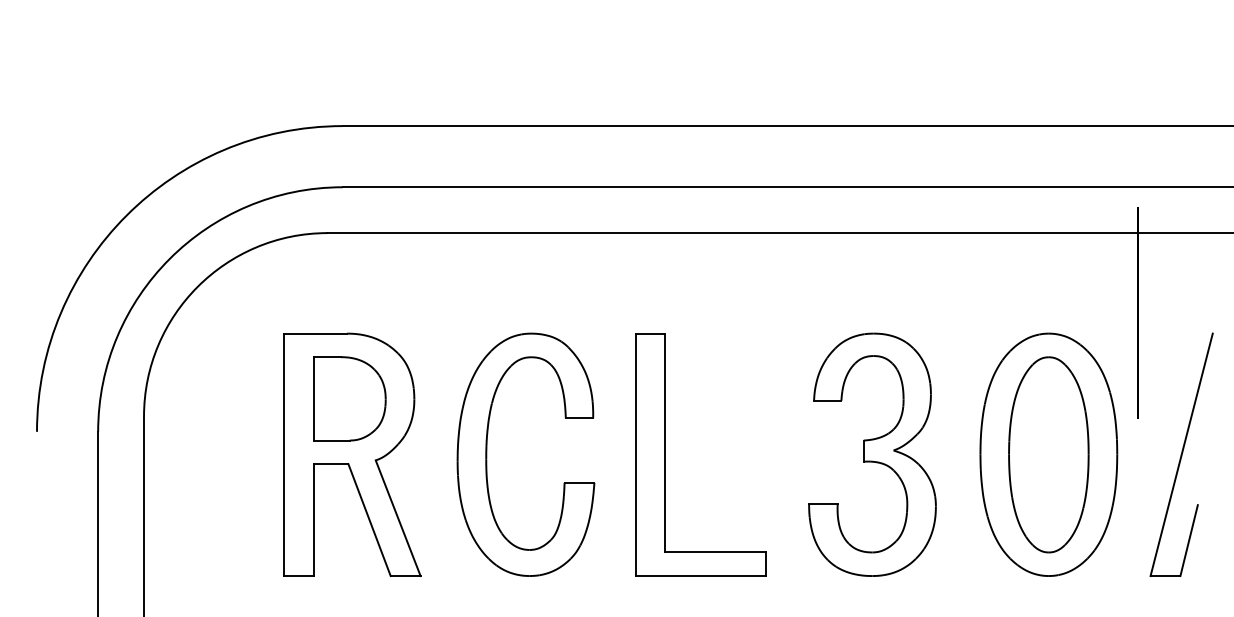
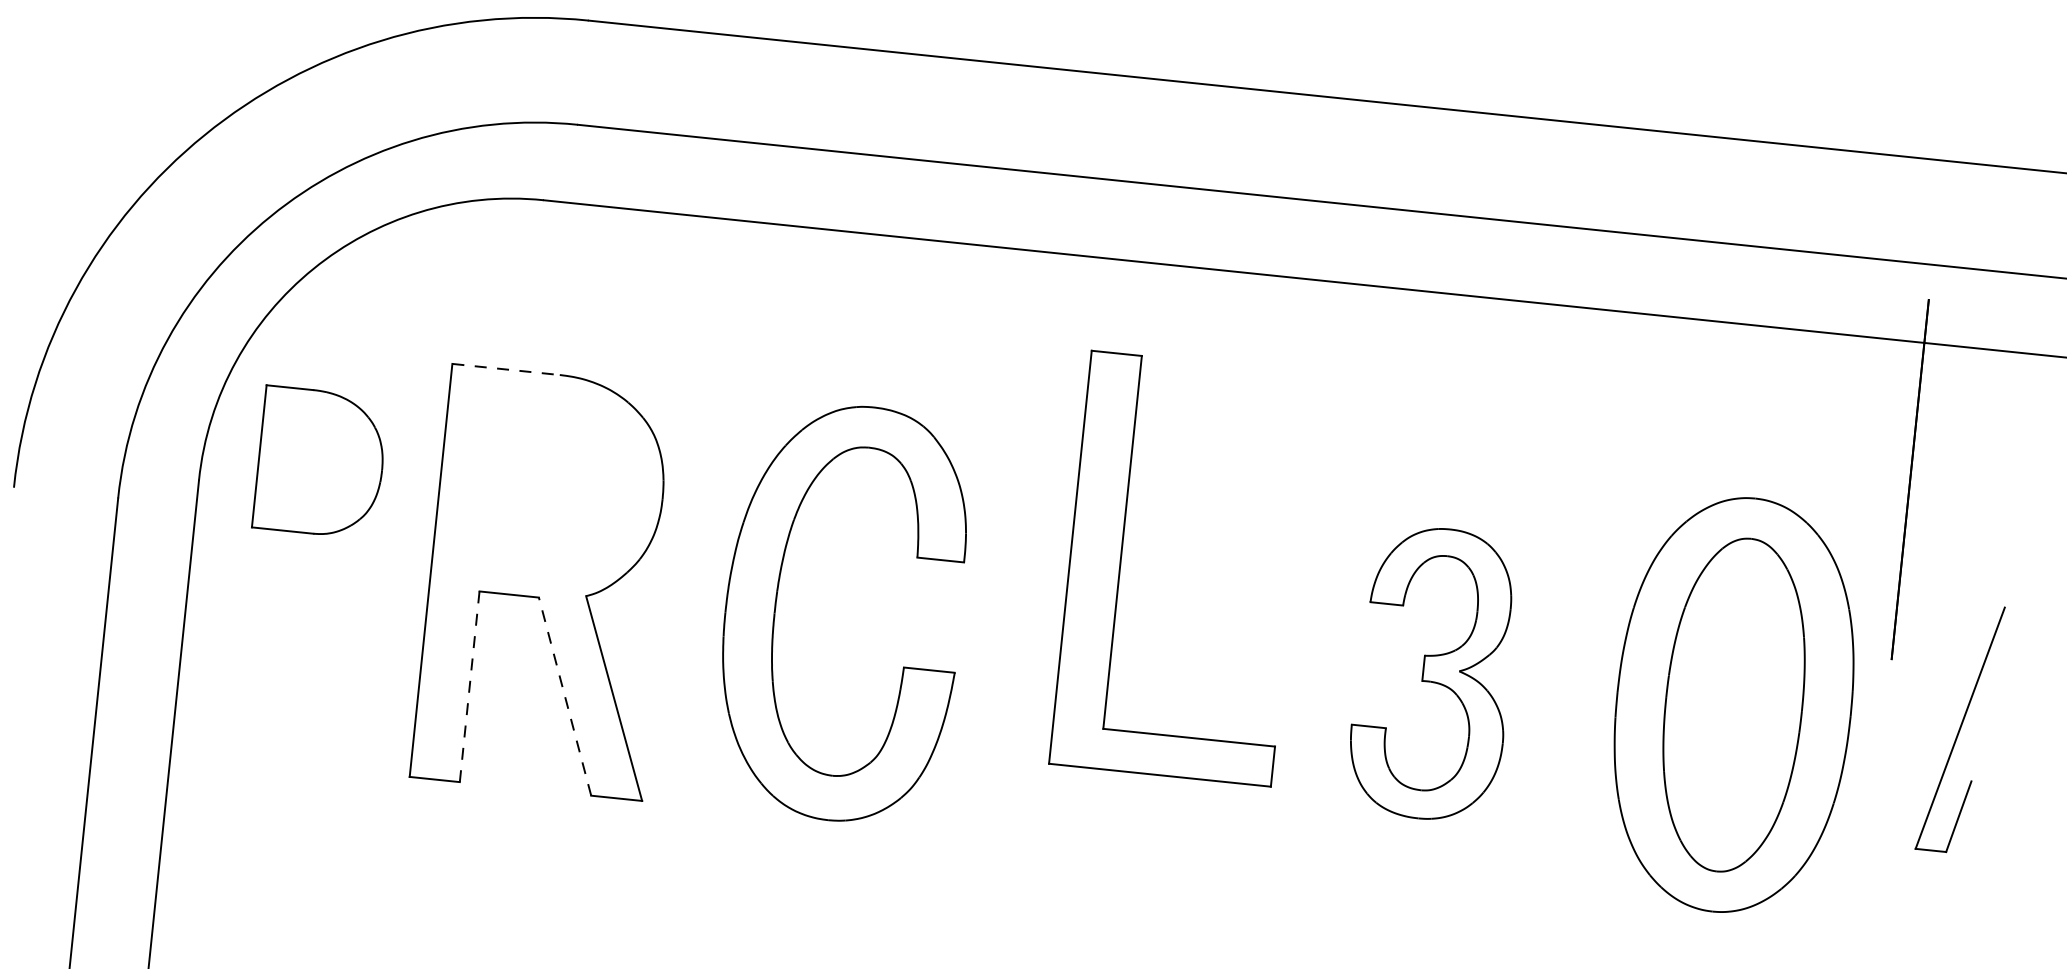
line: (315, 333) -> (505, 369), solid -> dashed
part: (349, 398) -> (320, 462), moved
part: (665, 454) -> (1121, 561), moved
part: (872, 454) -> (1433, 673), size x0.7
part: (1181, 454) -> (1960, 727), size x0.6
line: (313, 520) -> (469, 687), solid -> dashed
line: (369, 520) -> (564, 697), solid -> dashed

